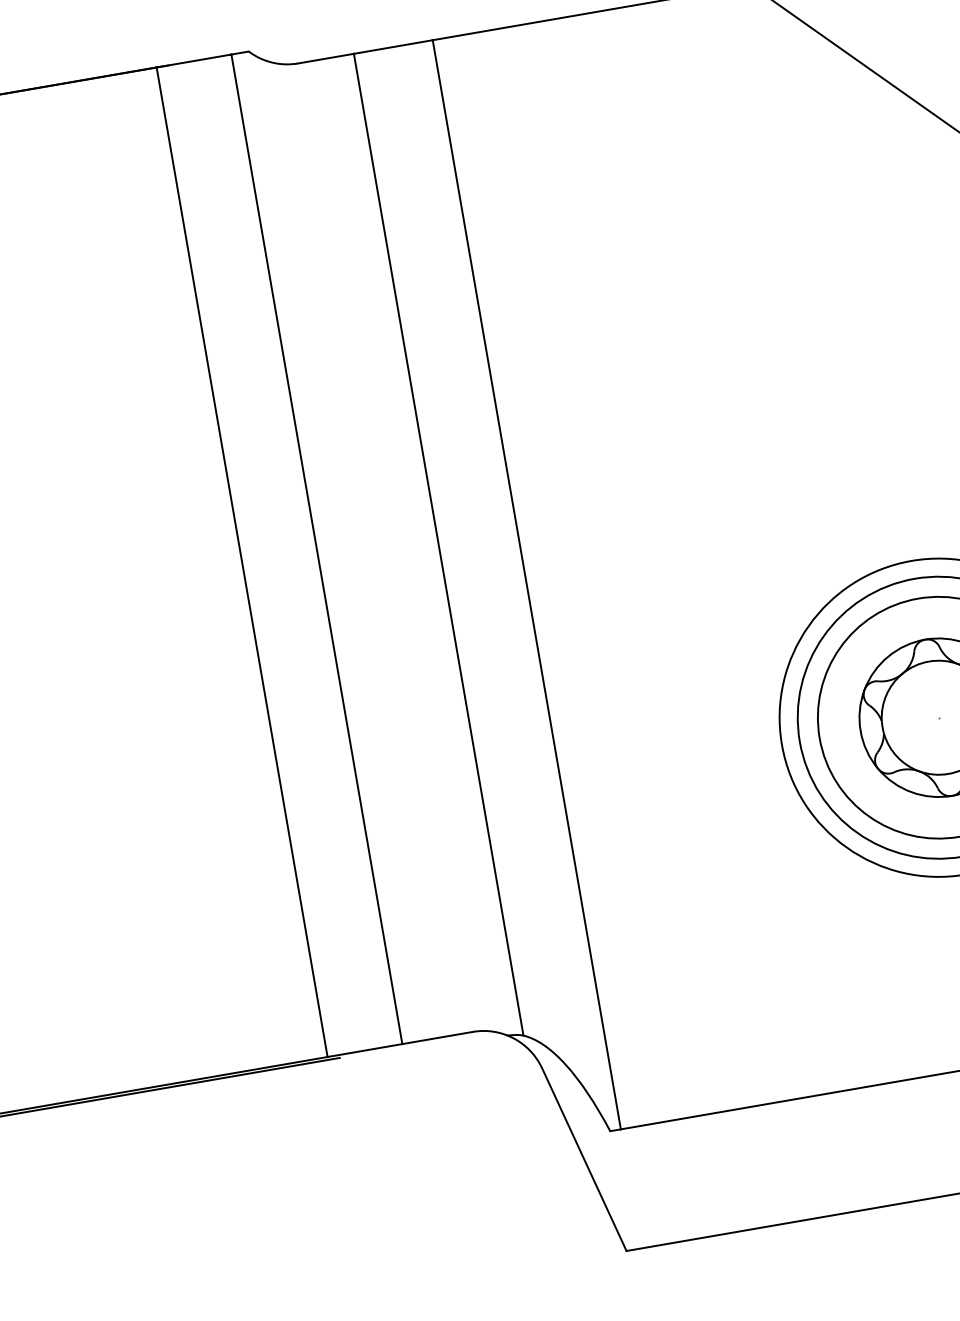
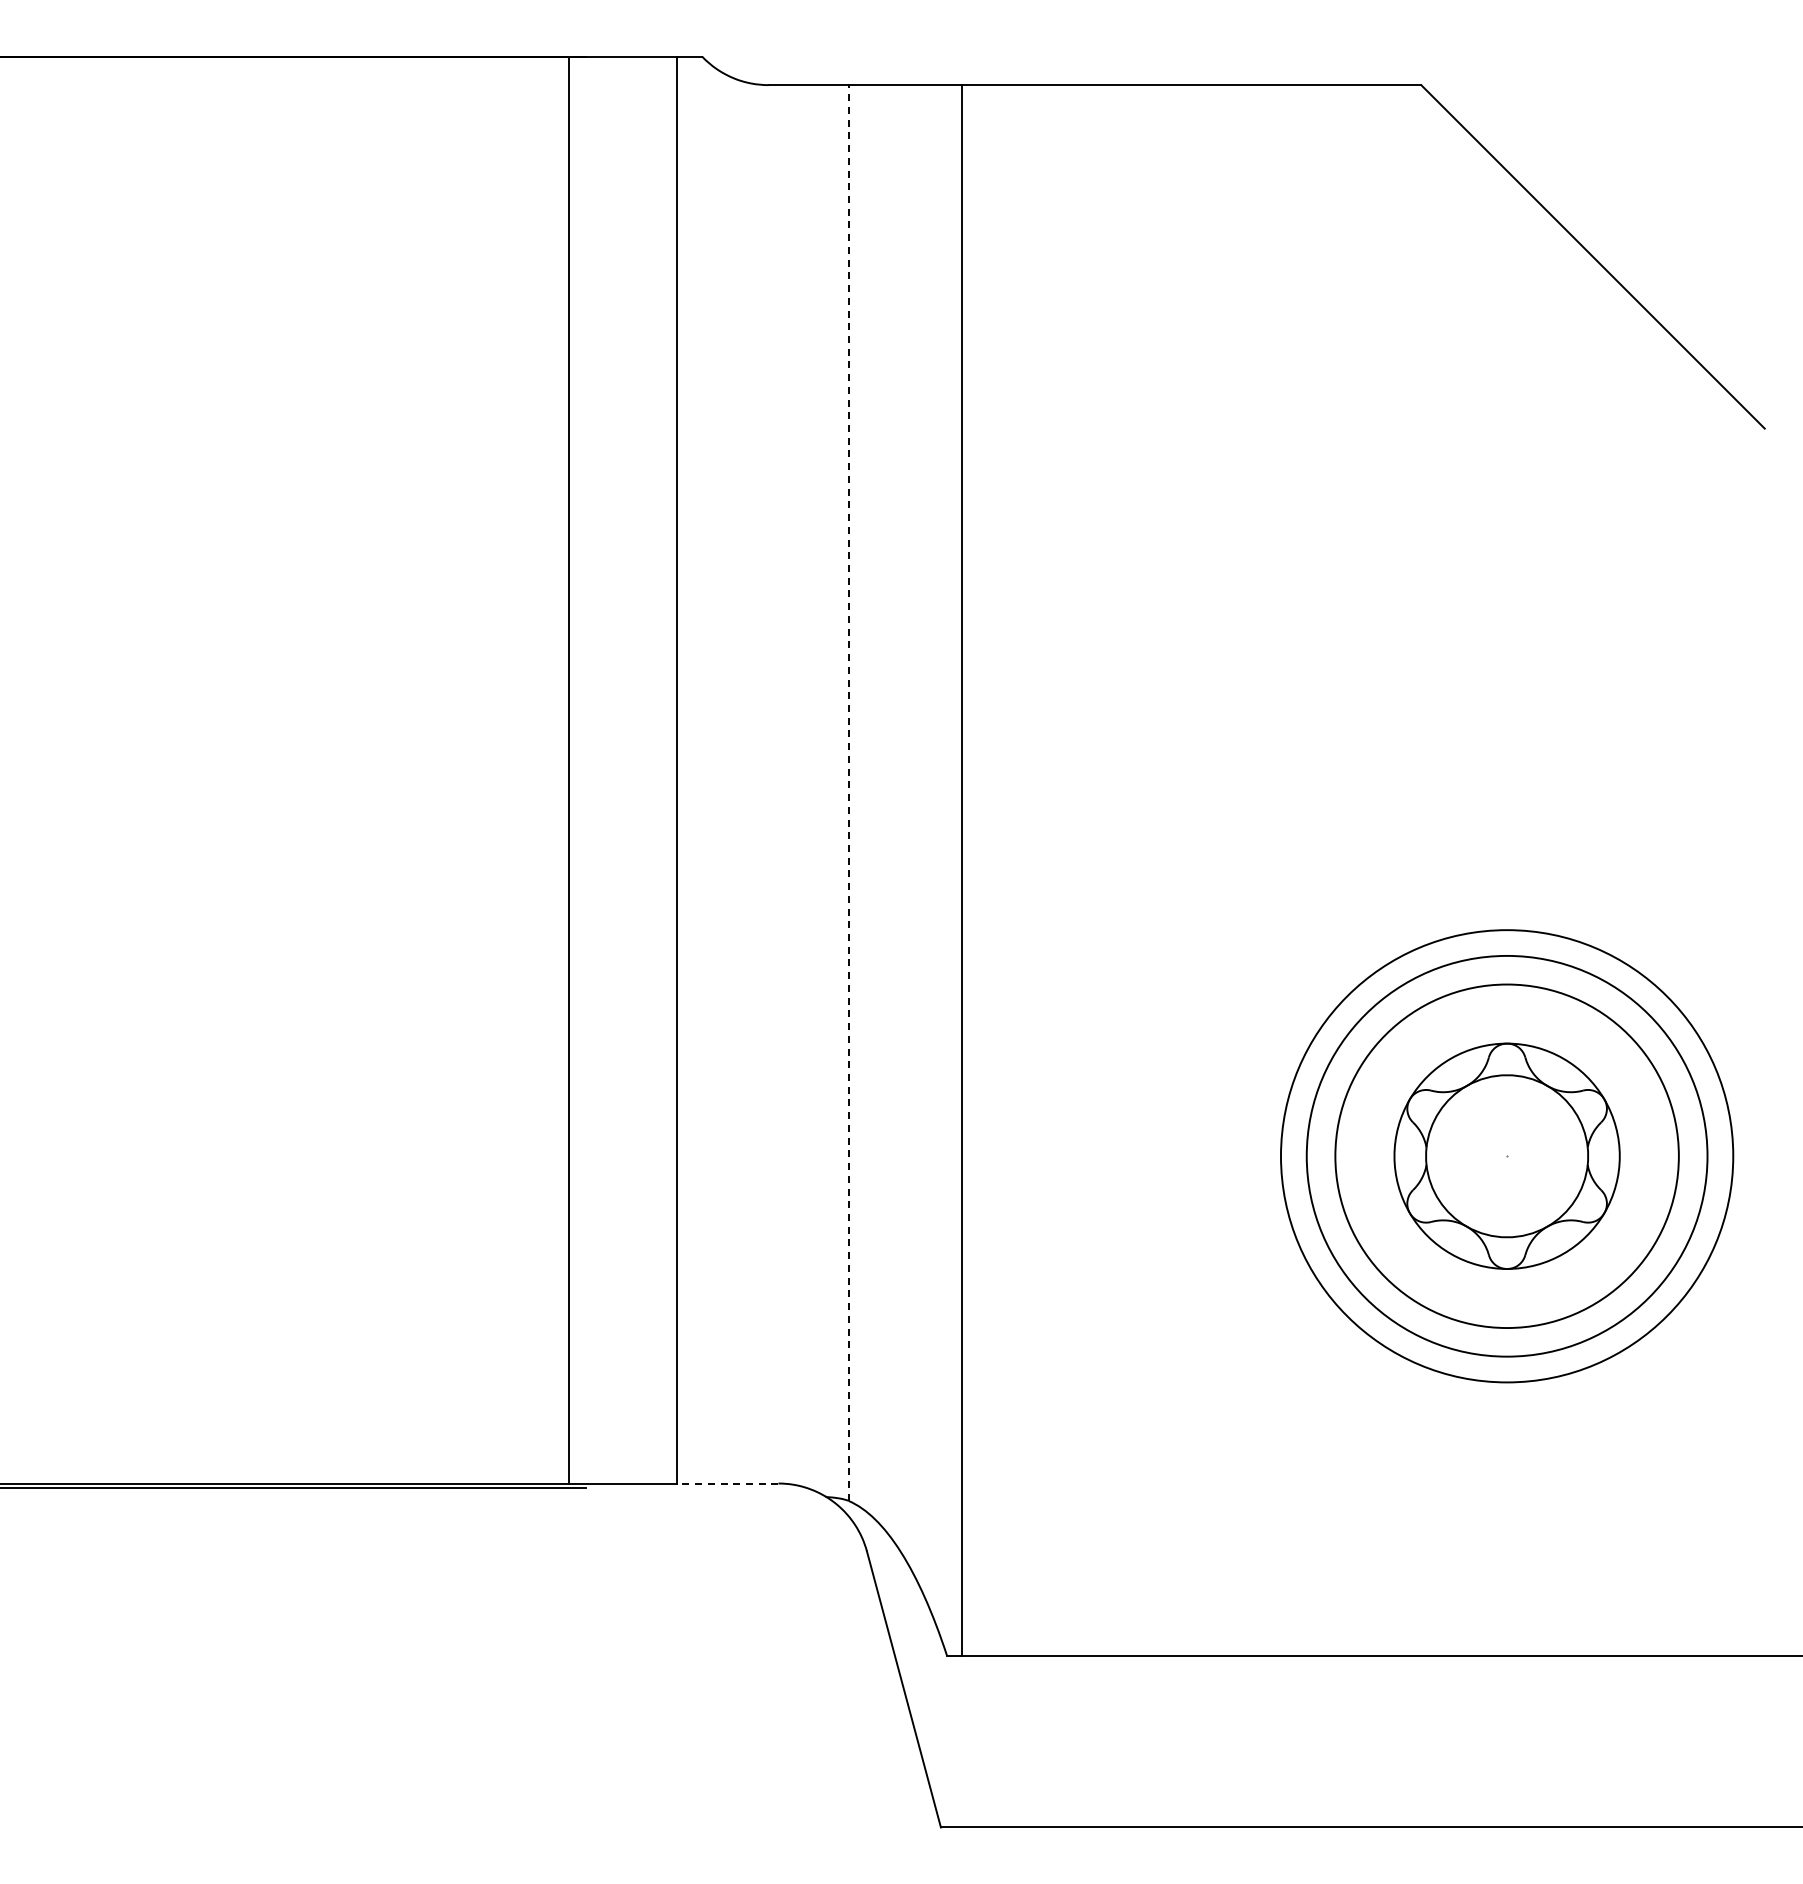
line: (438, 545) -> (848, 793), solid -> dashed
line: (437, 1038) -> (727, 1483), solid -> dashed

